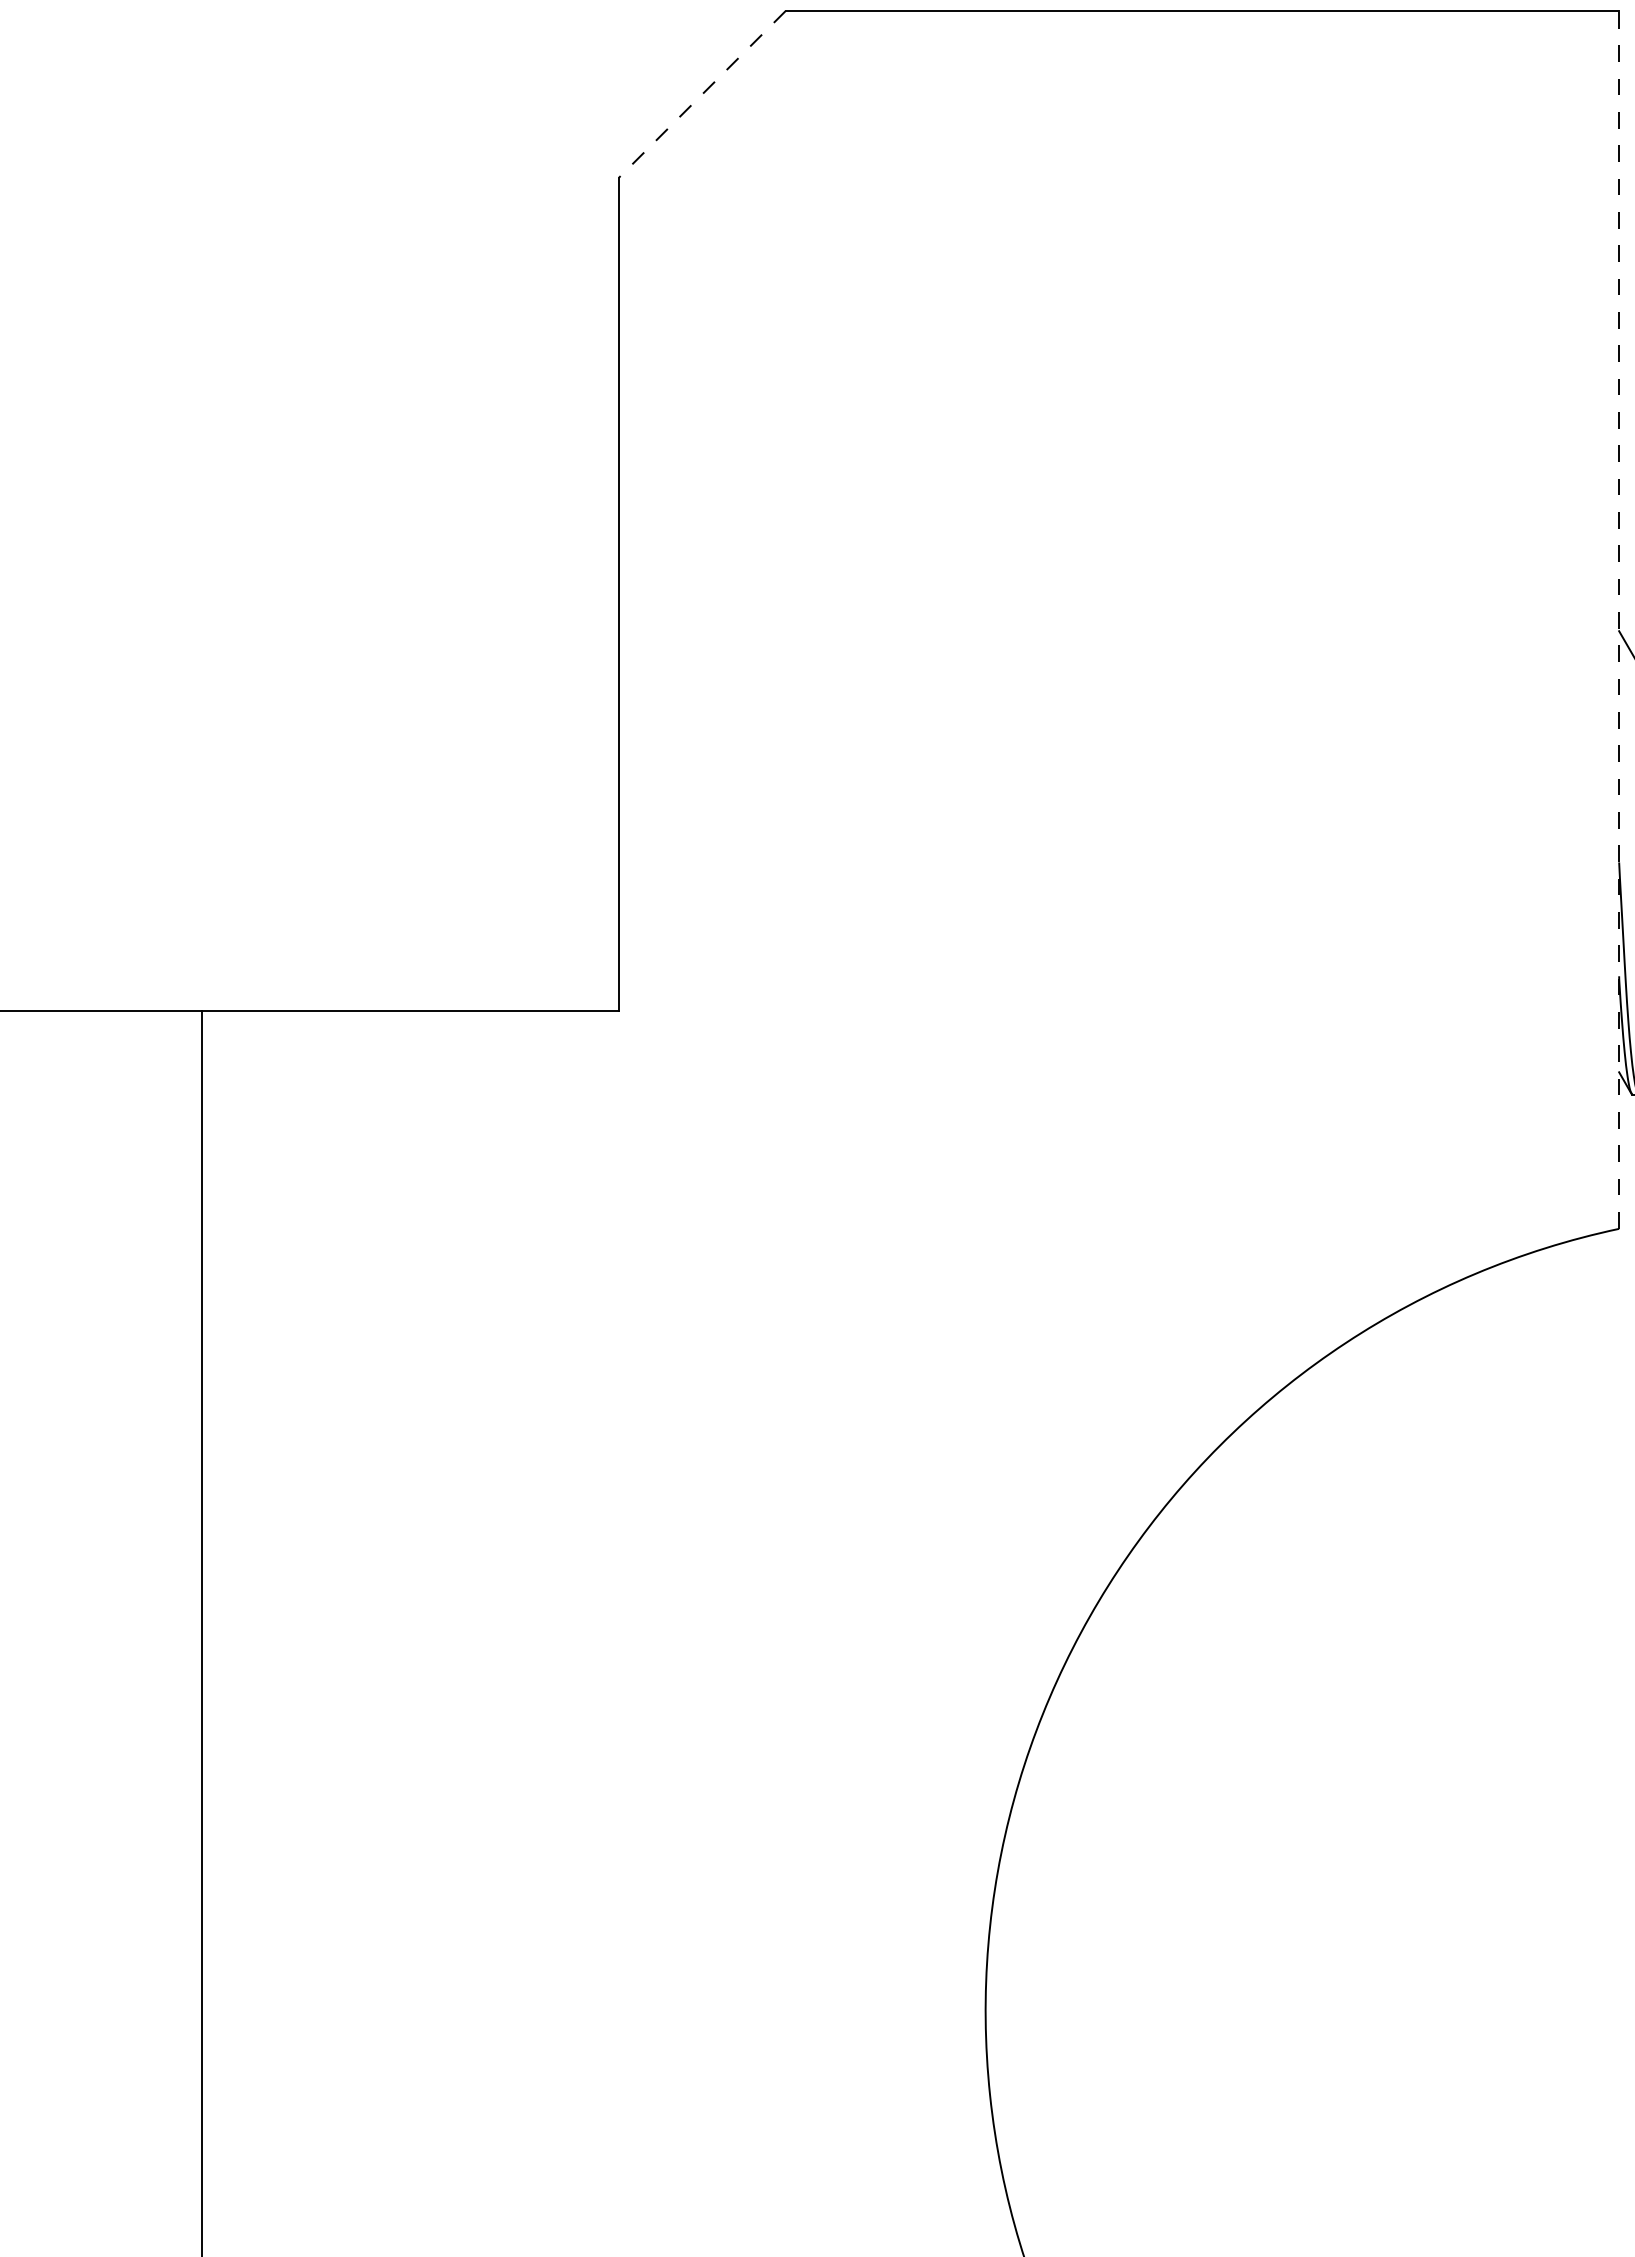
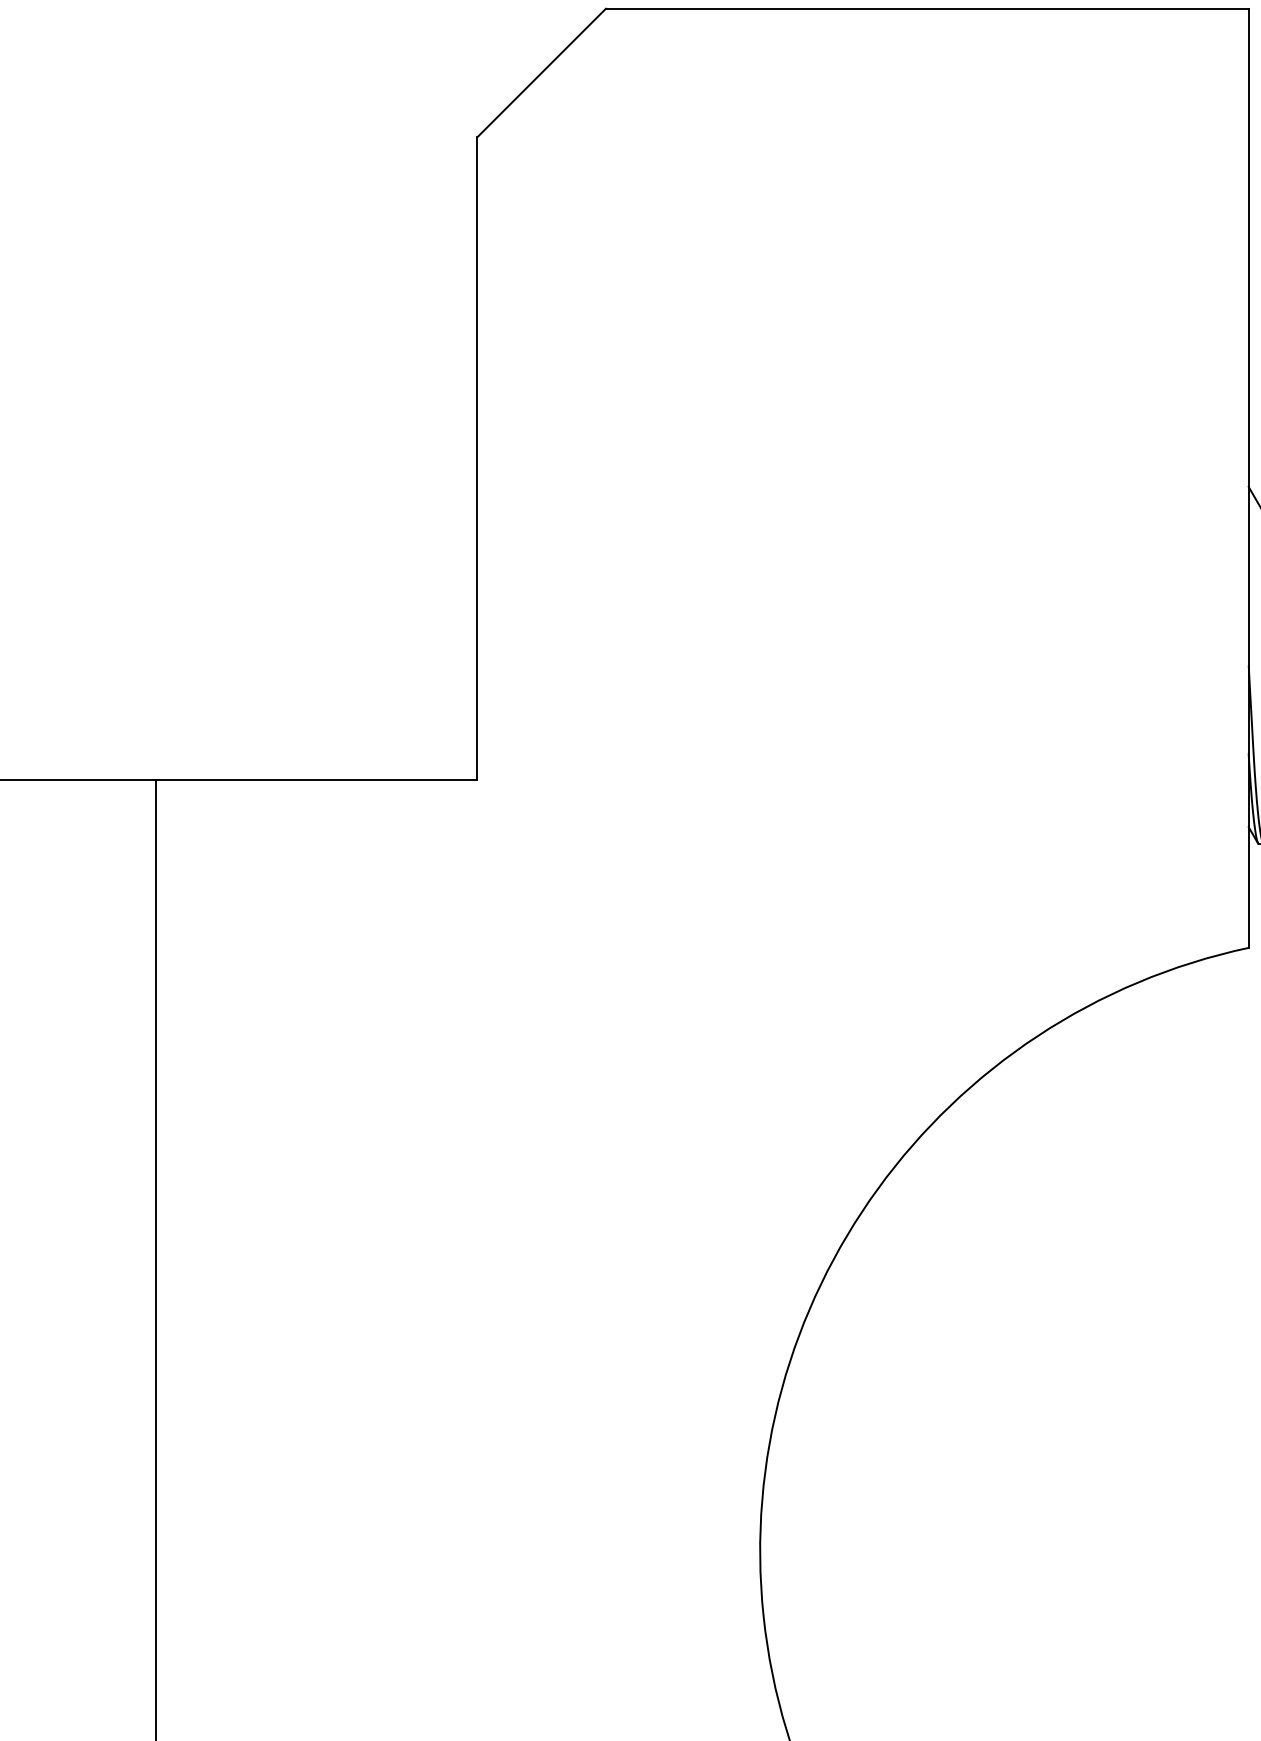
line: (702, 94) -> (541, 73), dashed -> solid
line: (1619, 619) -> (1249, 477), dashed -> solid

